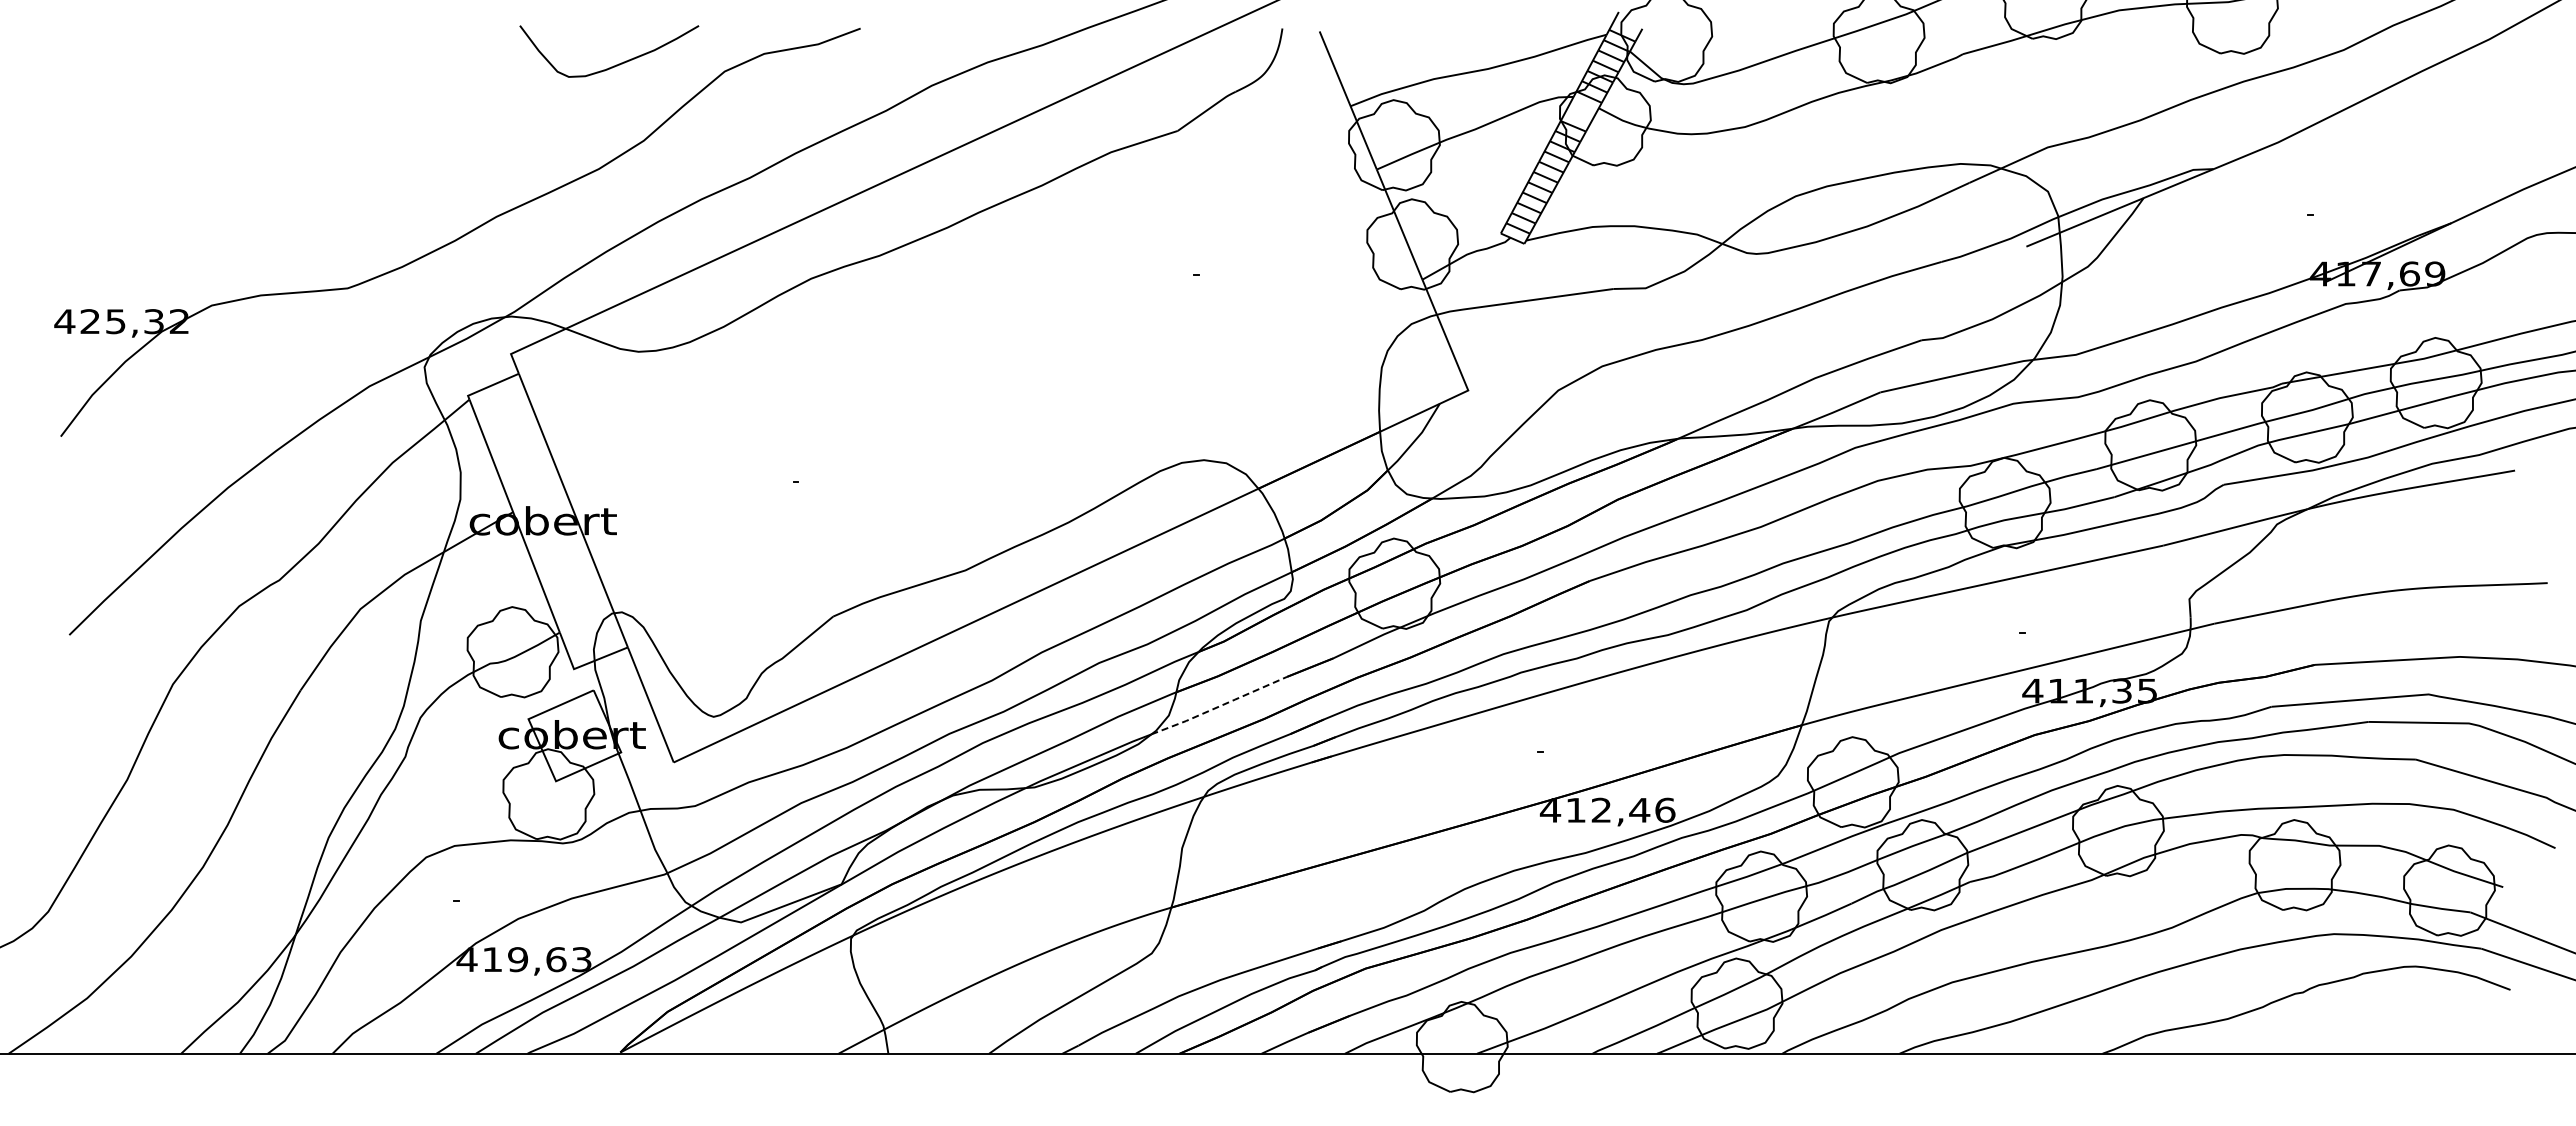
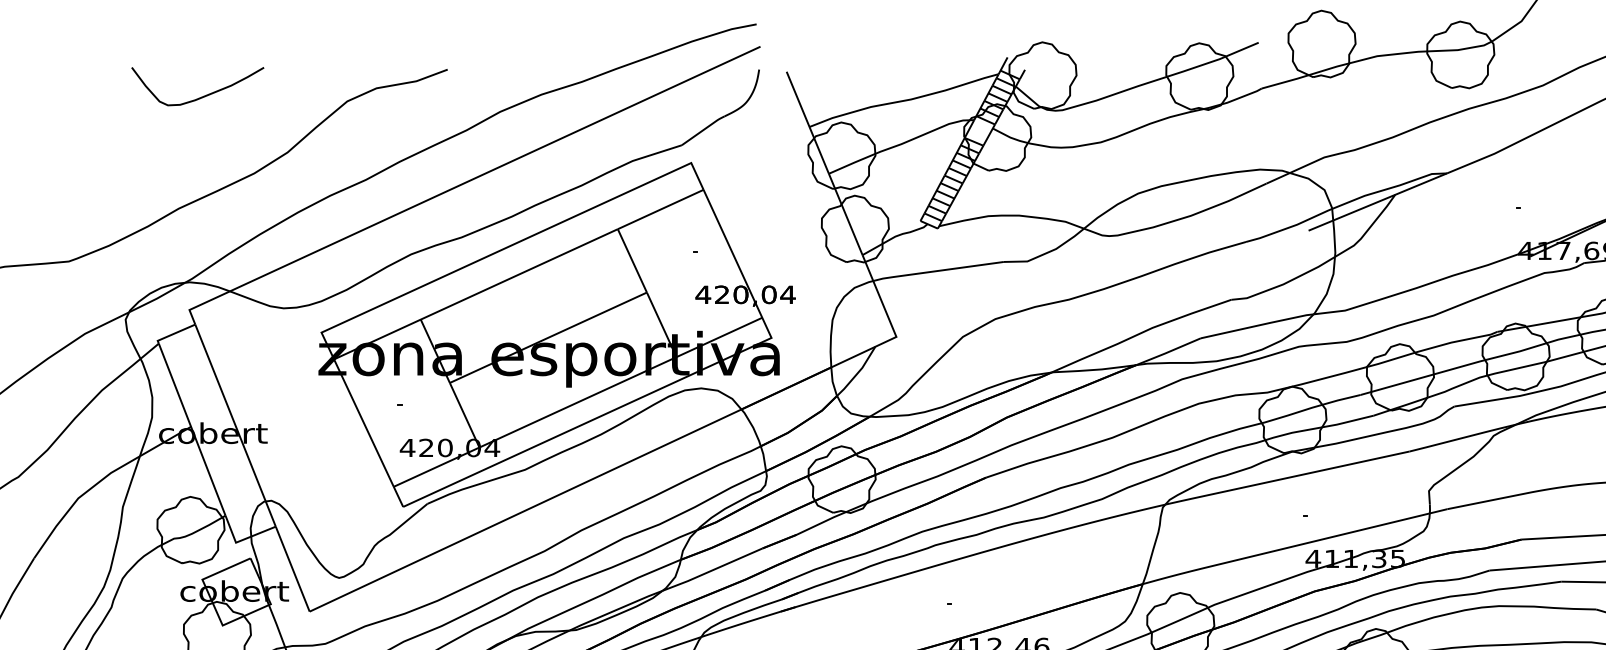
curve: (613, 65) -> (200, 96), moved
part: (1008, 387) -> (556, 334), added
line: (1219, 706) -> (712, 570), dashed -> solid

